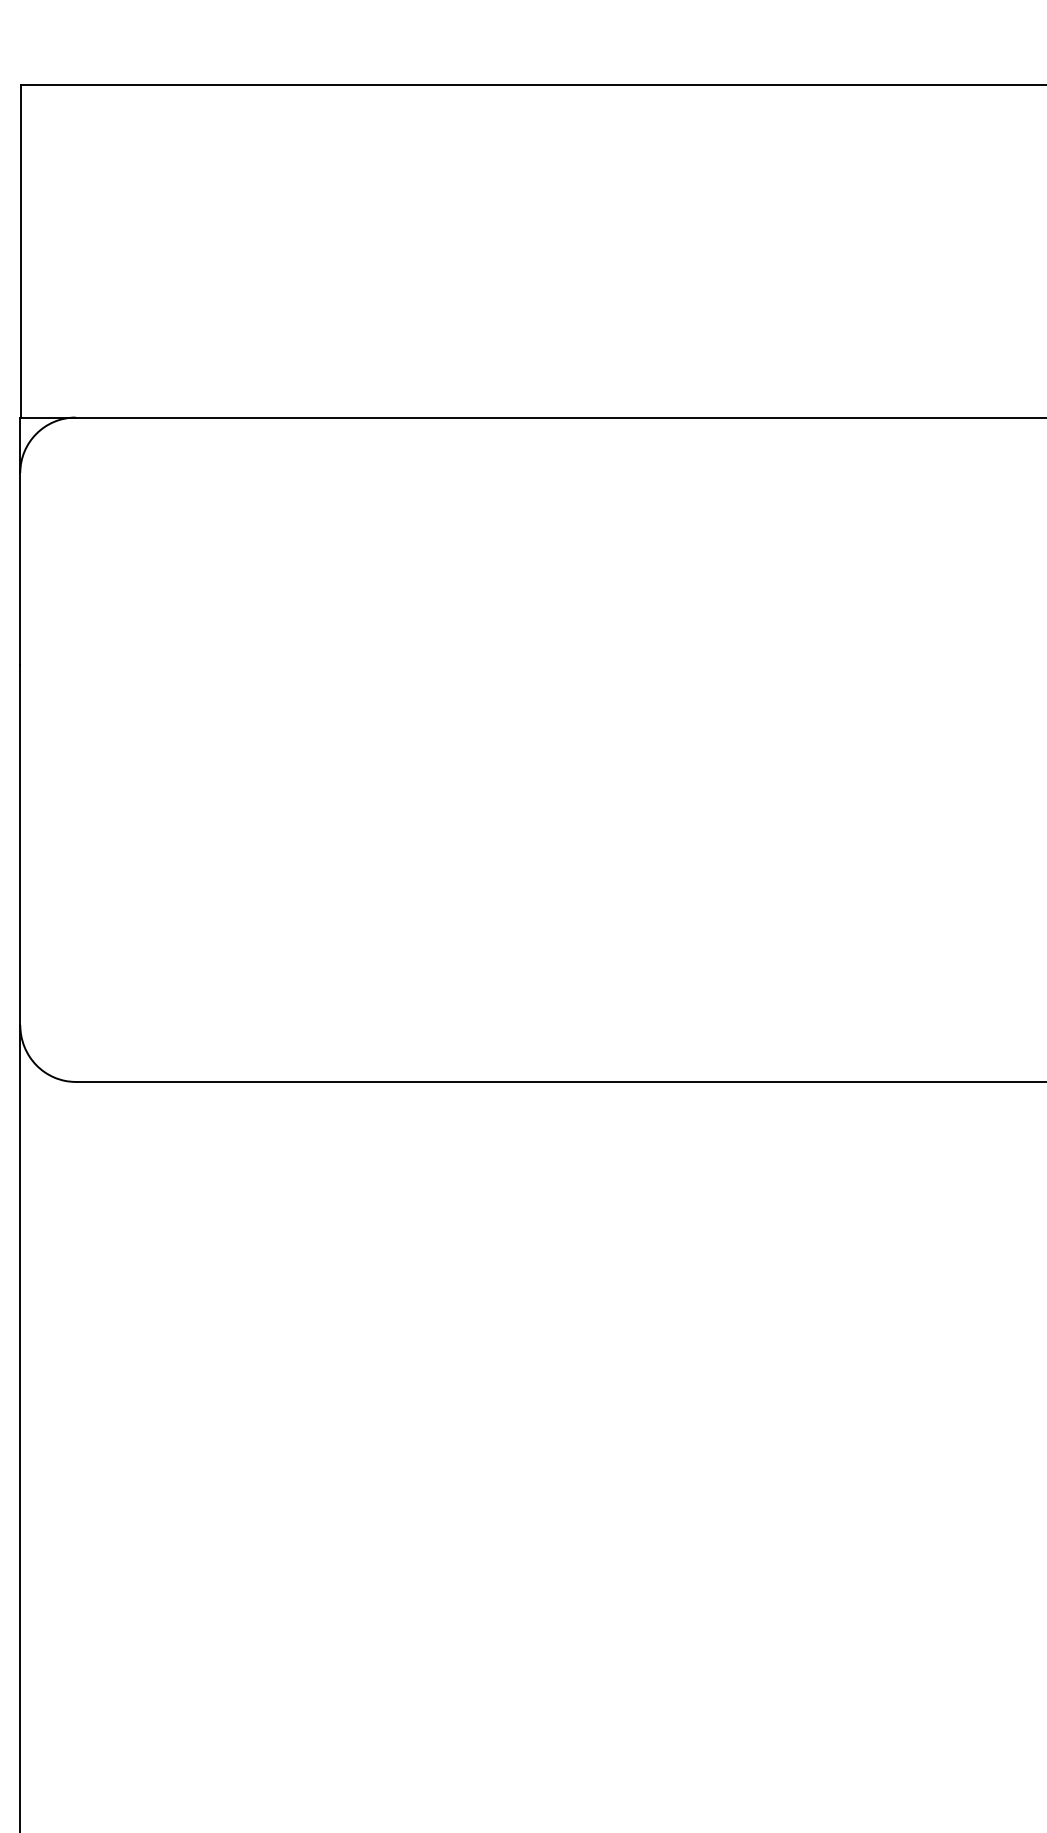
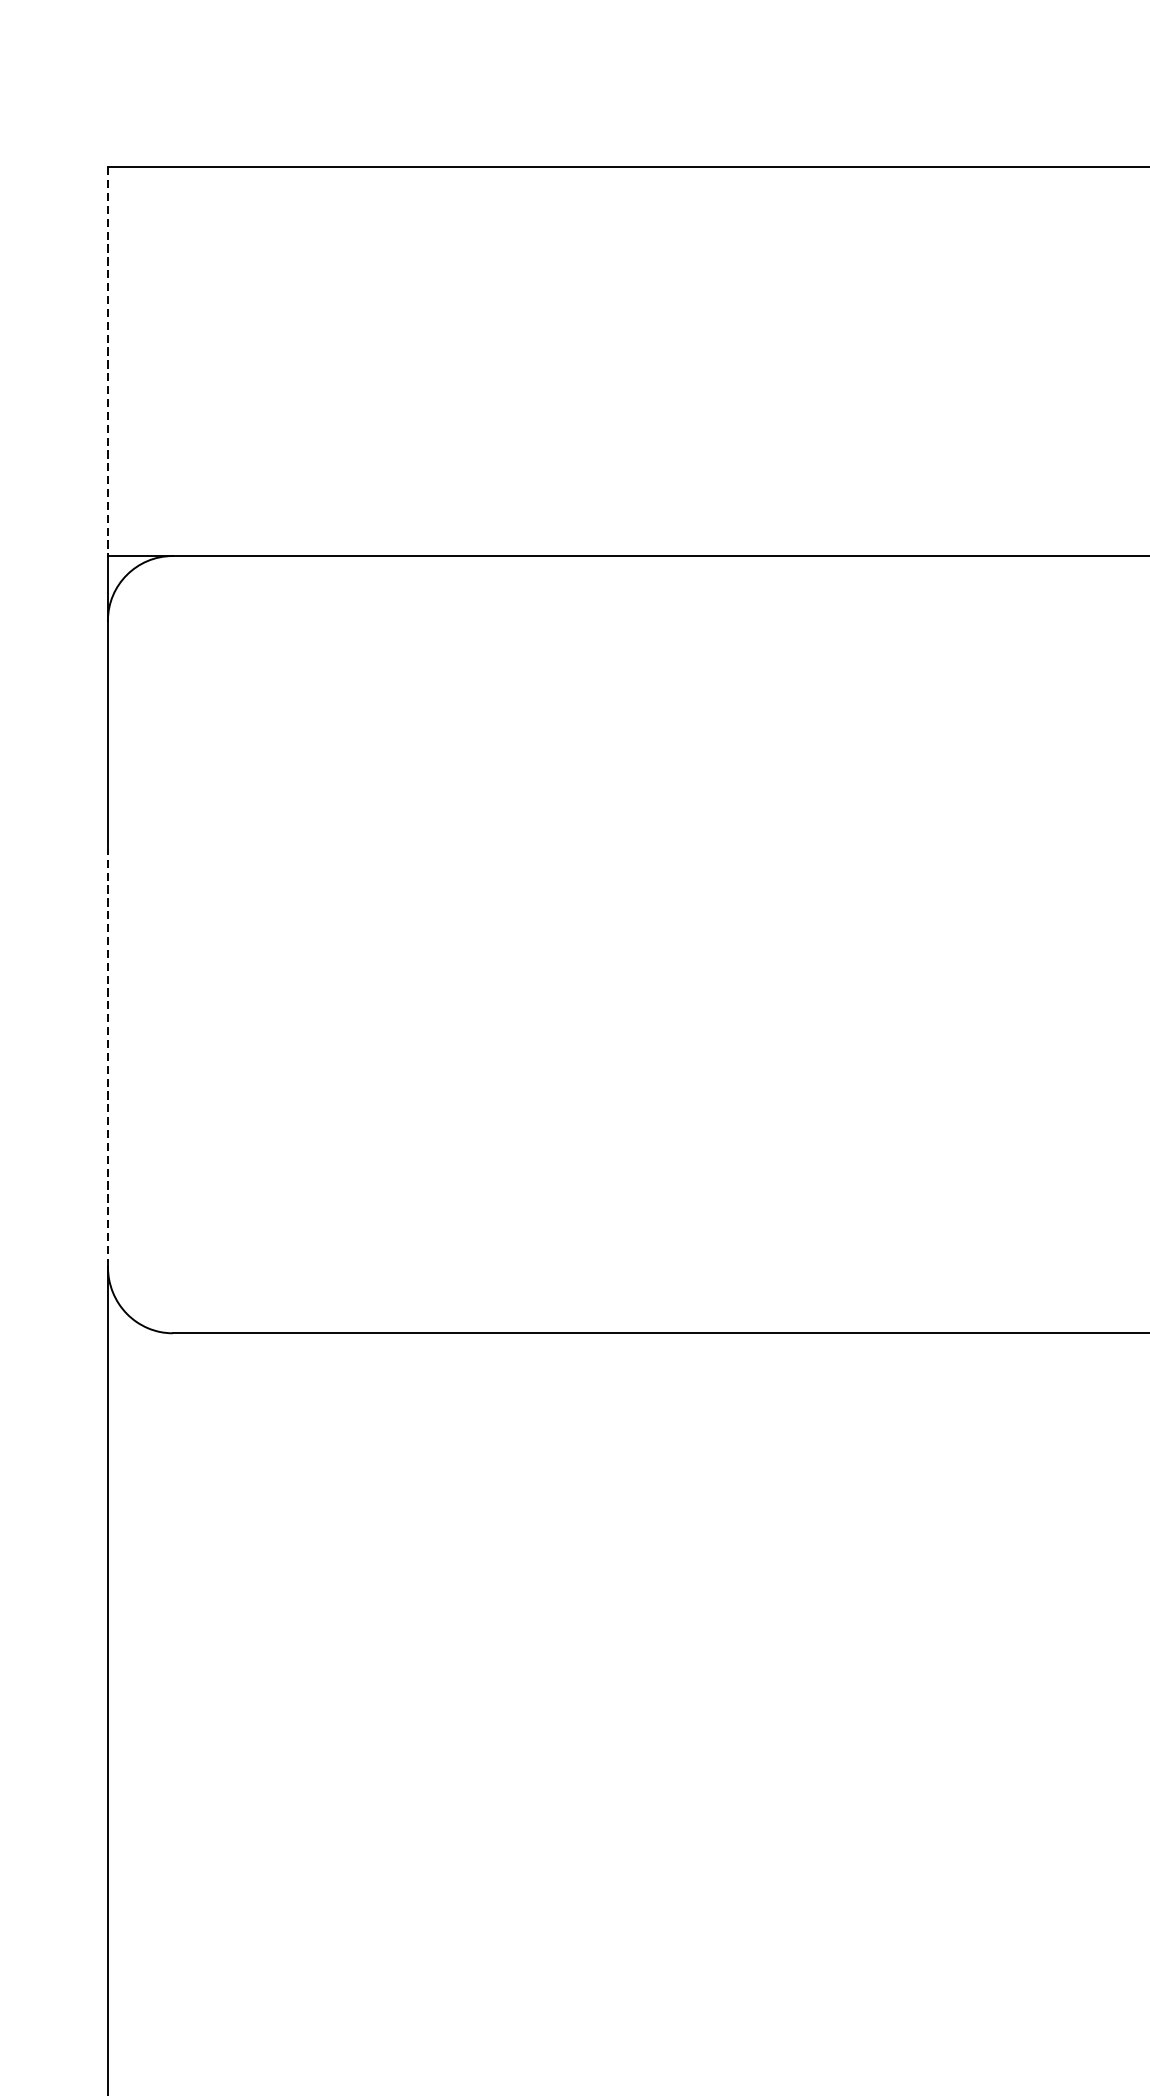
line: (20, 251) -> (108, 361), solid -> dashed
line: (20, 844) -> (108, 1055), solid -> dashed

